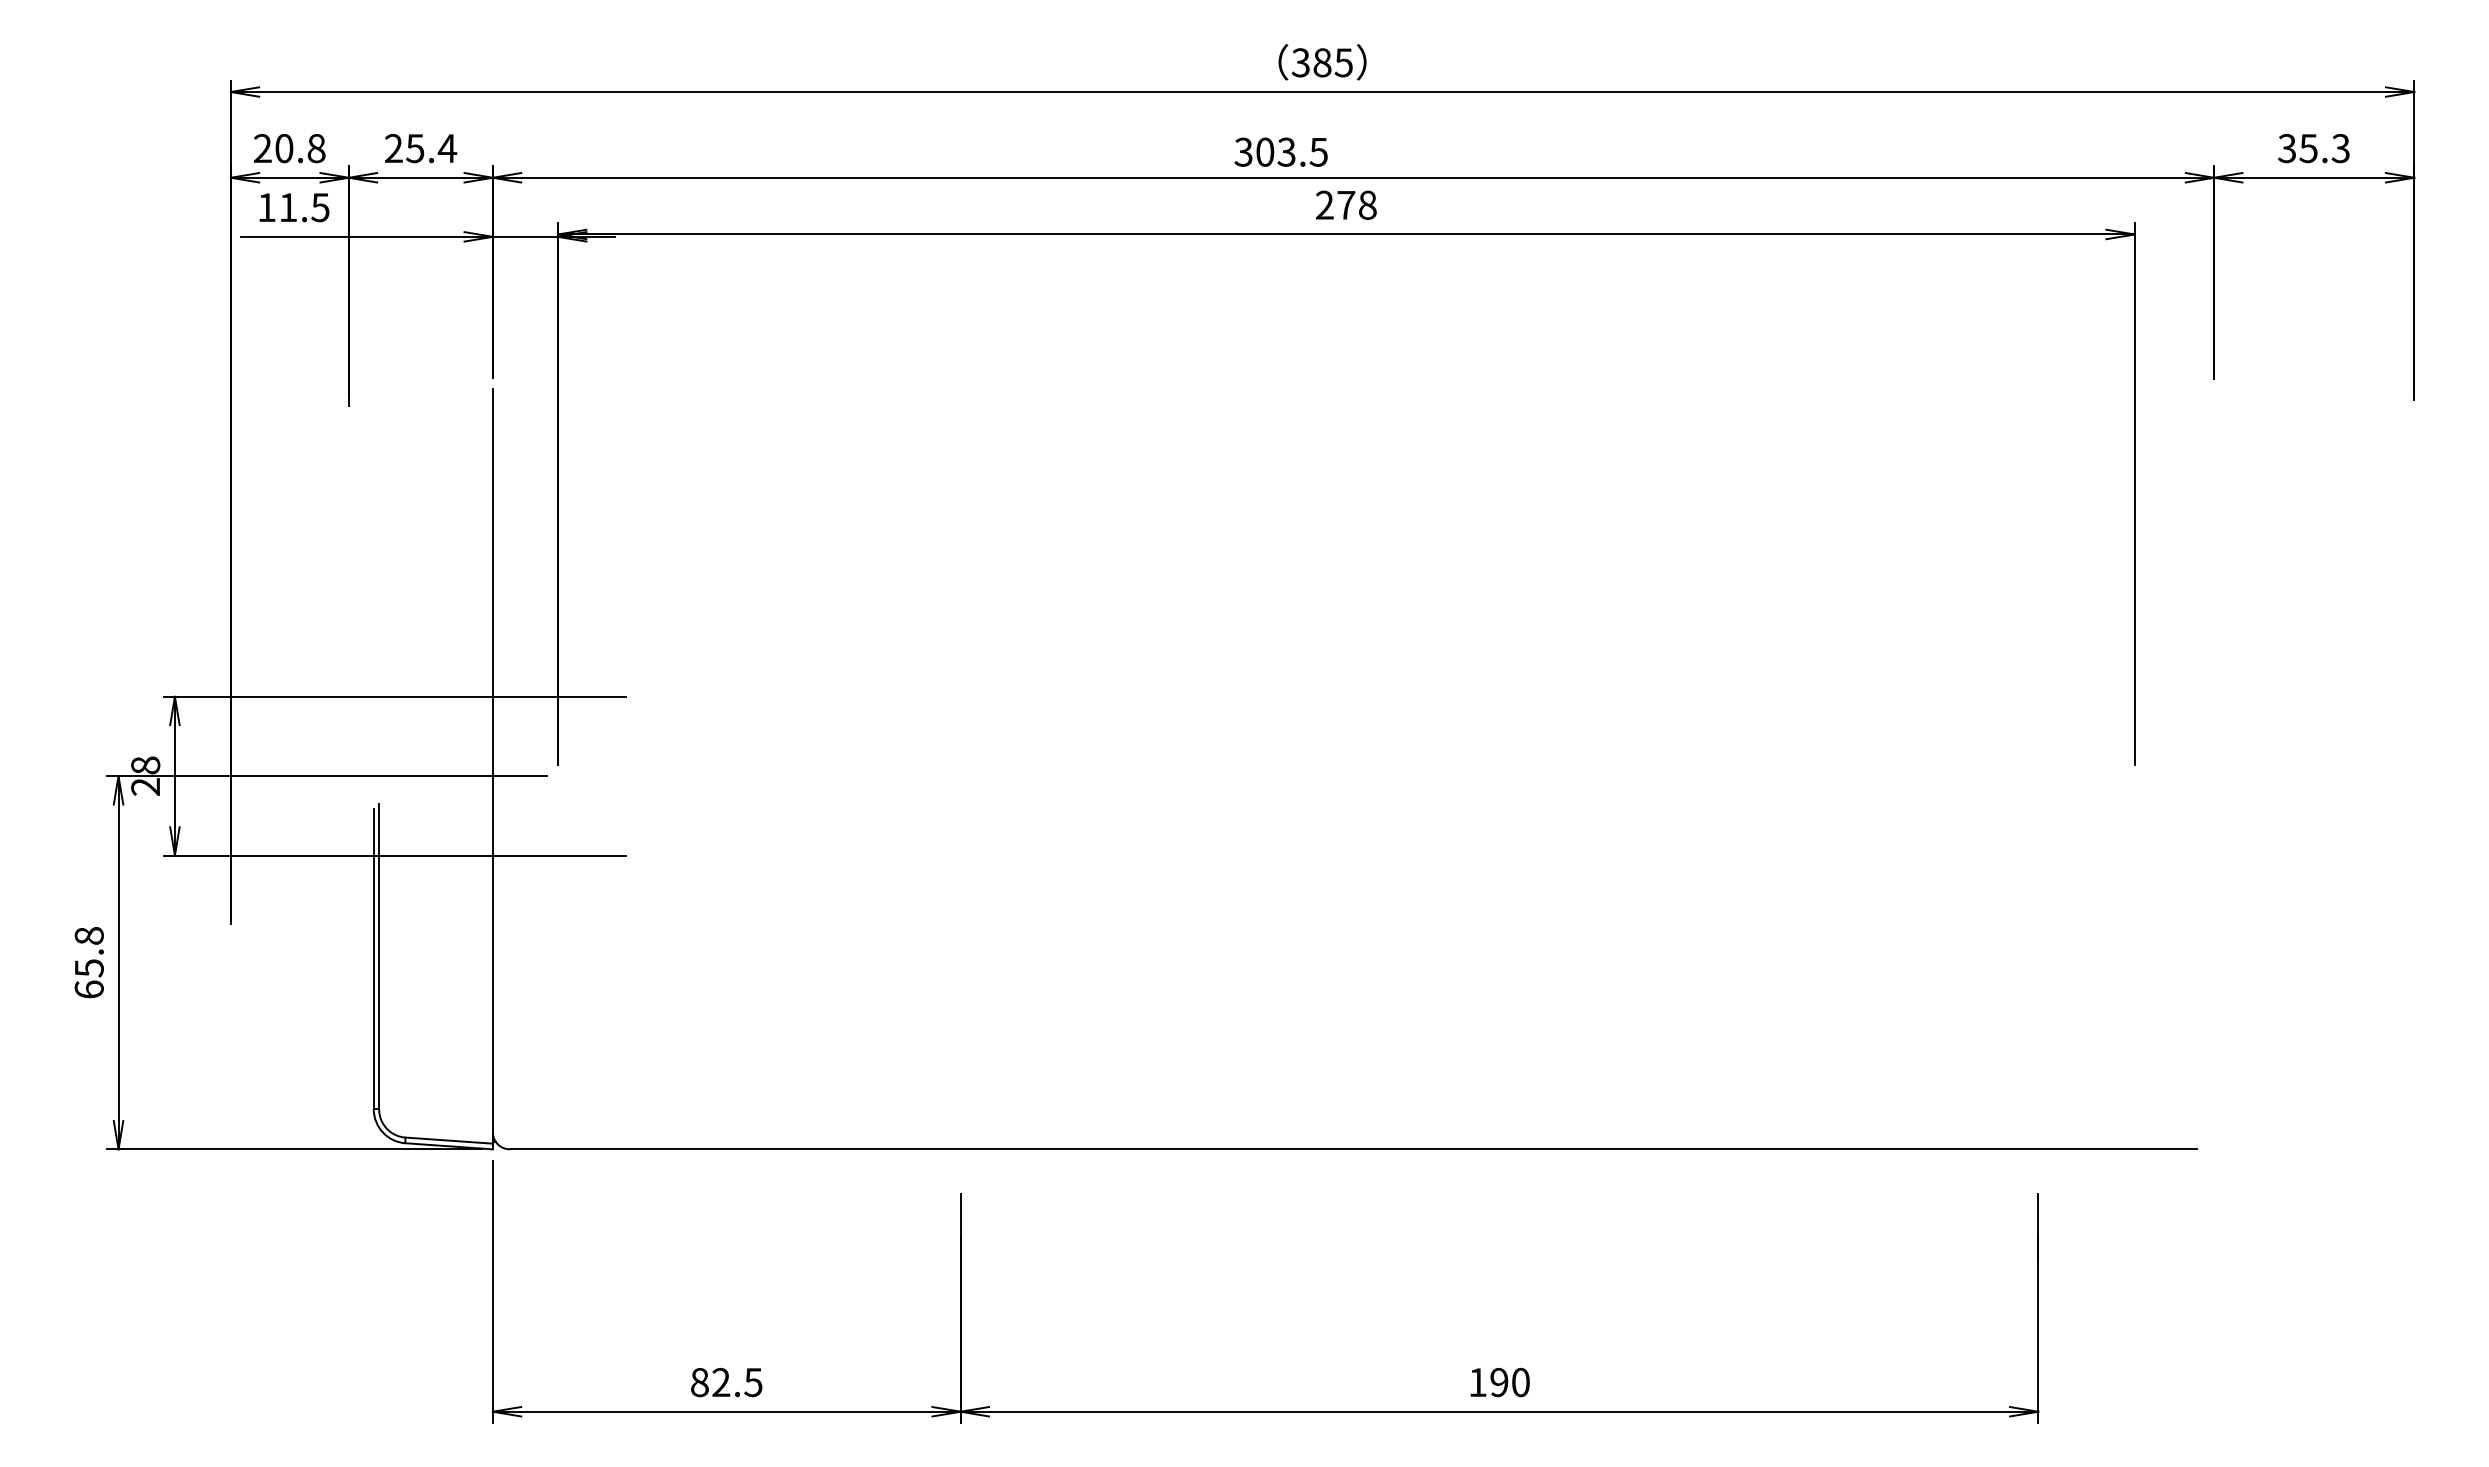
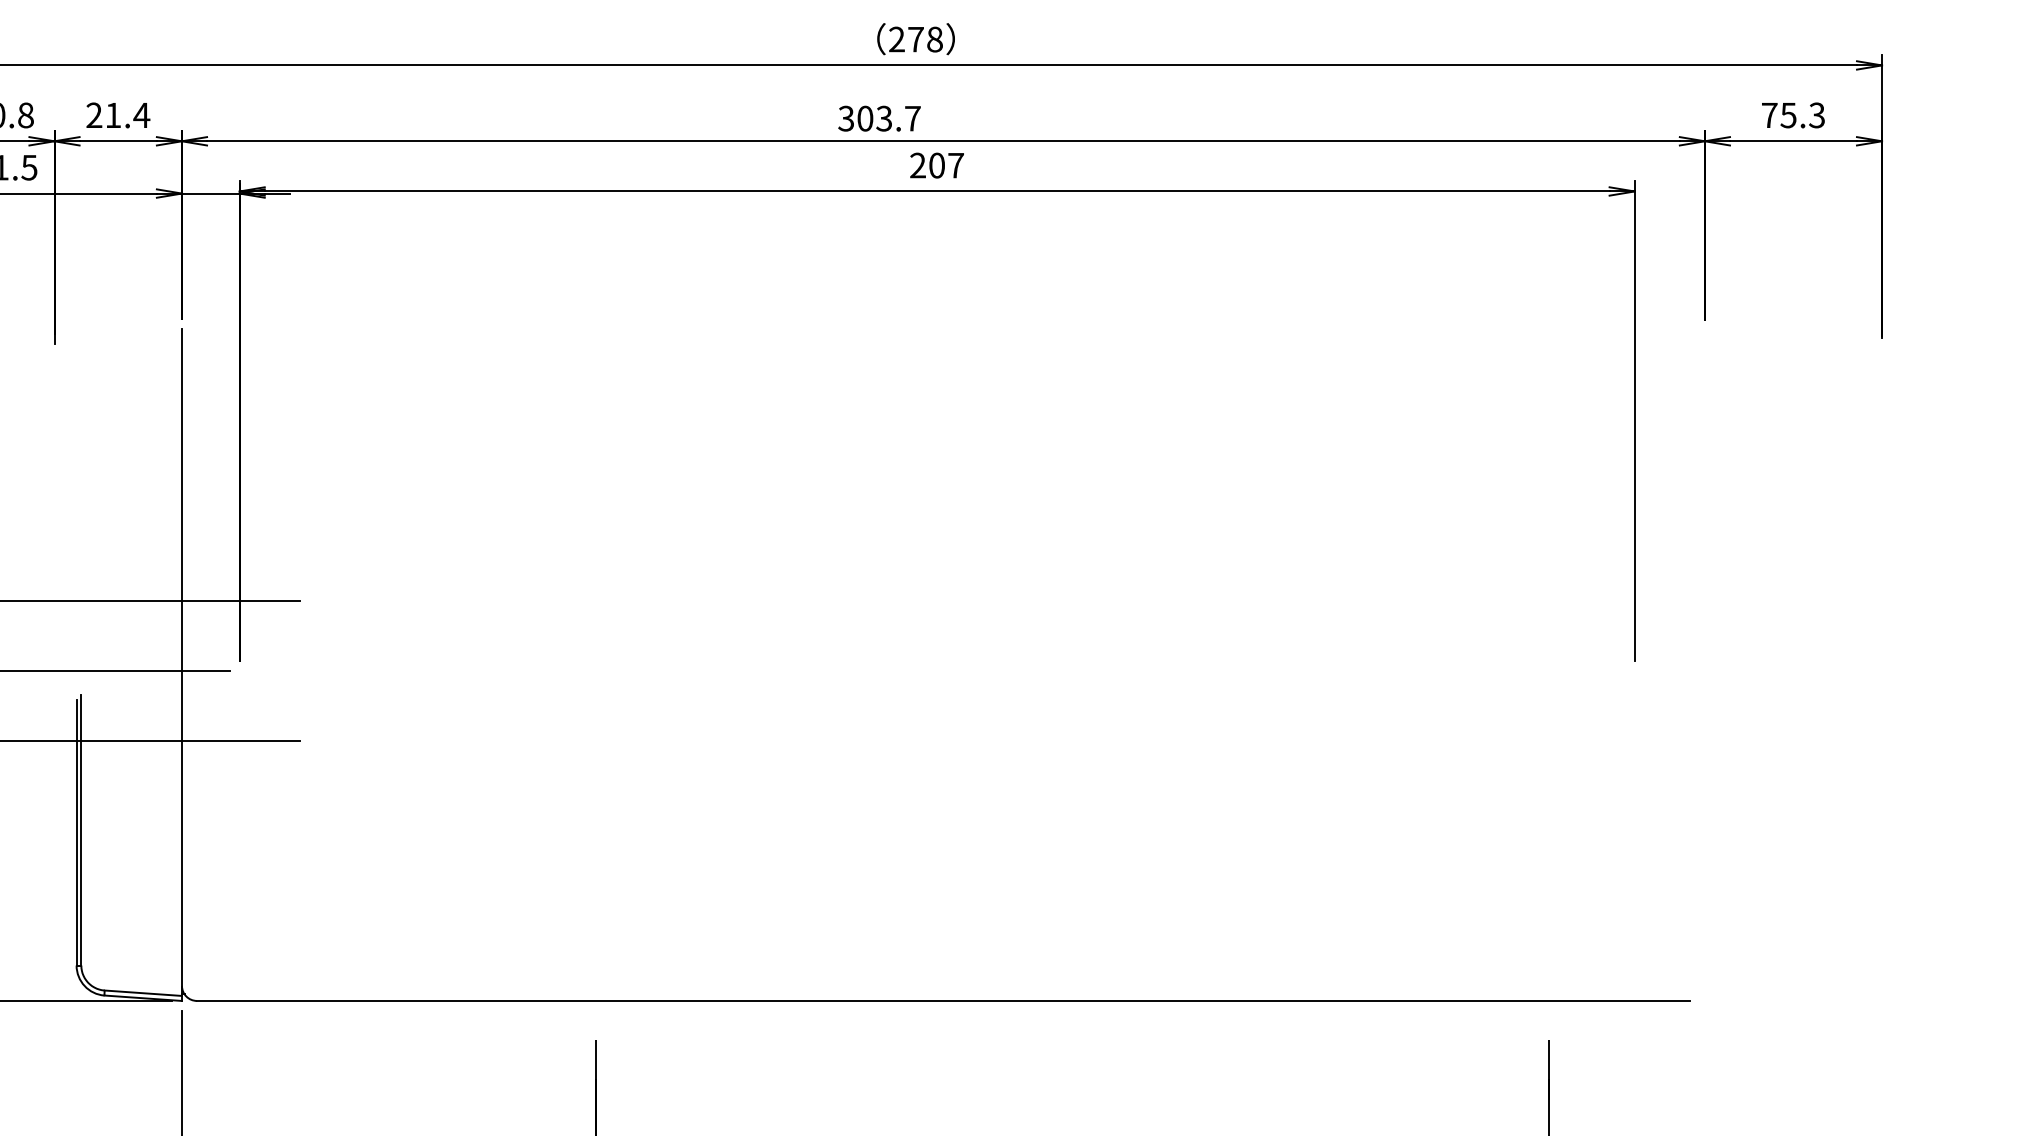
text: (1321, 62) -> (915, 39), 385 -> 278
text: (415, 148) -> (113, 115), 25.4 -> 21.4
text: (2287, 148) -> (1769, 115), 35.3 -> 75.3
text: (1318, 152) -> (912, 118), 303.5 -> 303.7
text: (1356, 204) -> (946, 164), 278 -> 207

